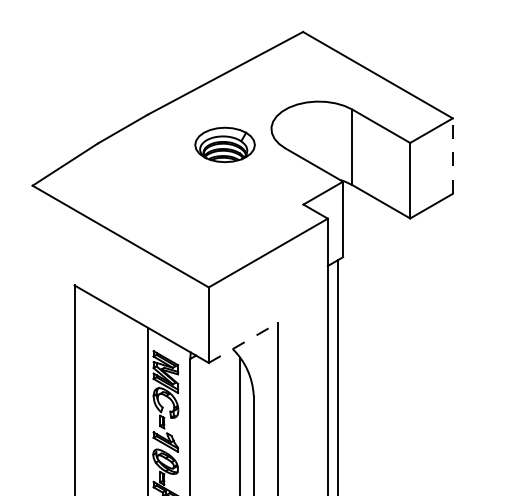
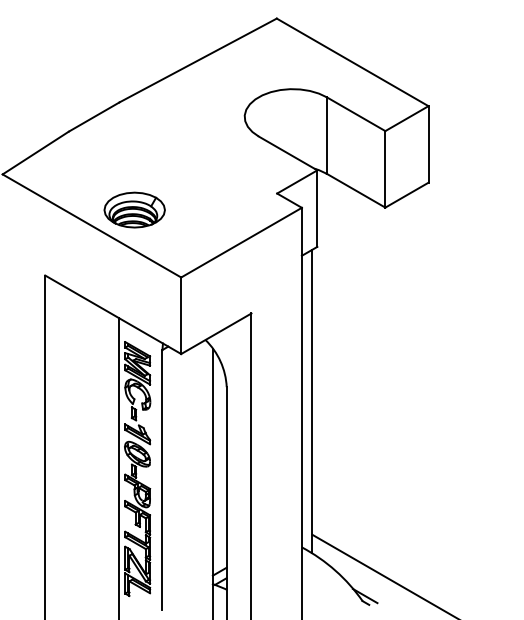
part: (224, 144) -> (134, 209), moved
line: (452, 155) -> (428, 143), dashed -> solid
line: (243, 342) -> (216, 333), dashed -> solid

